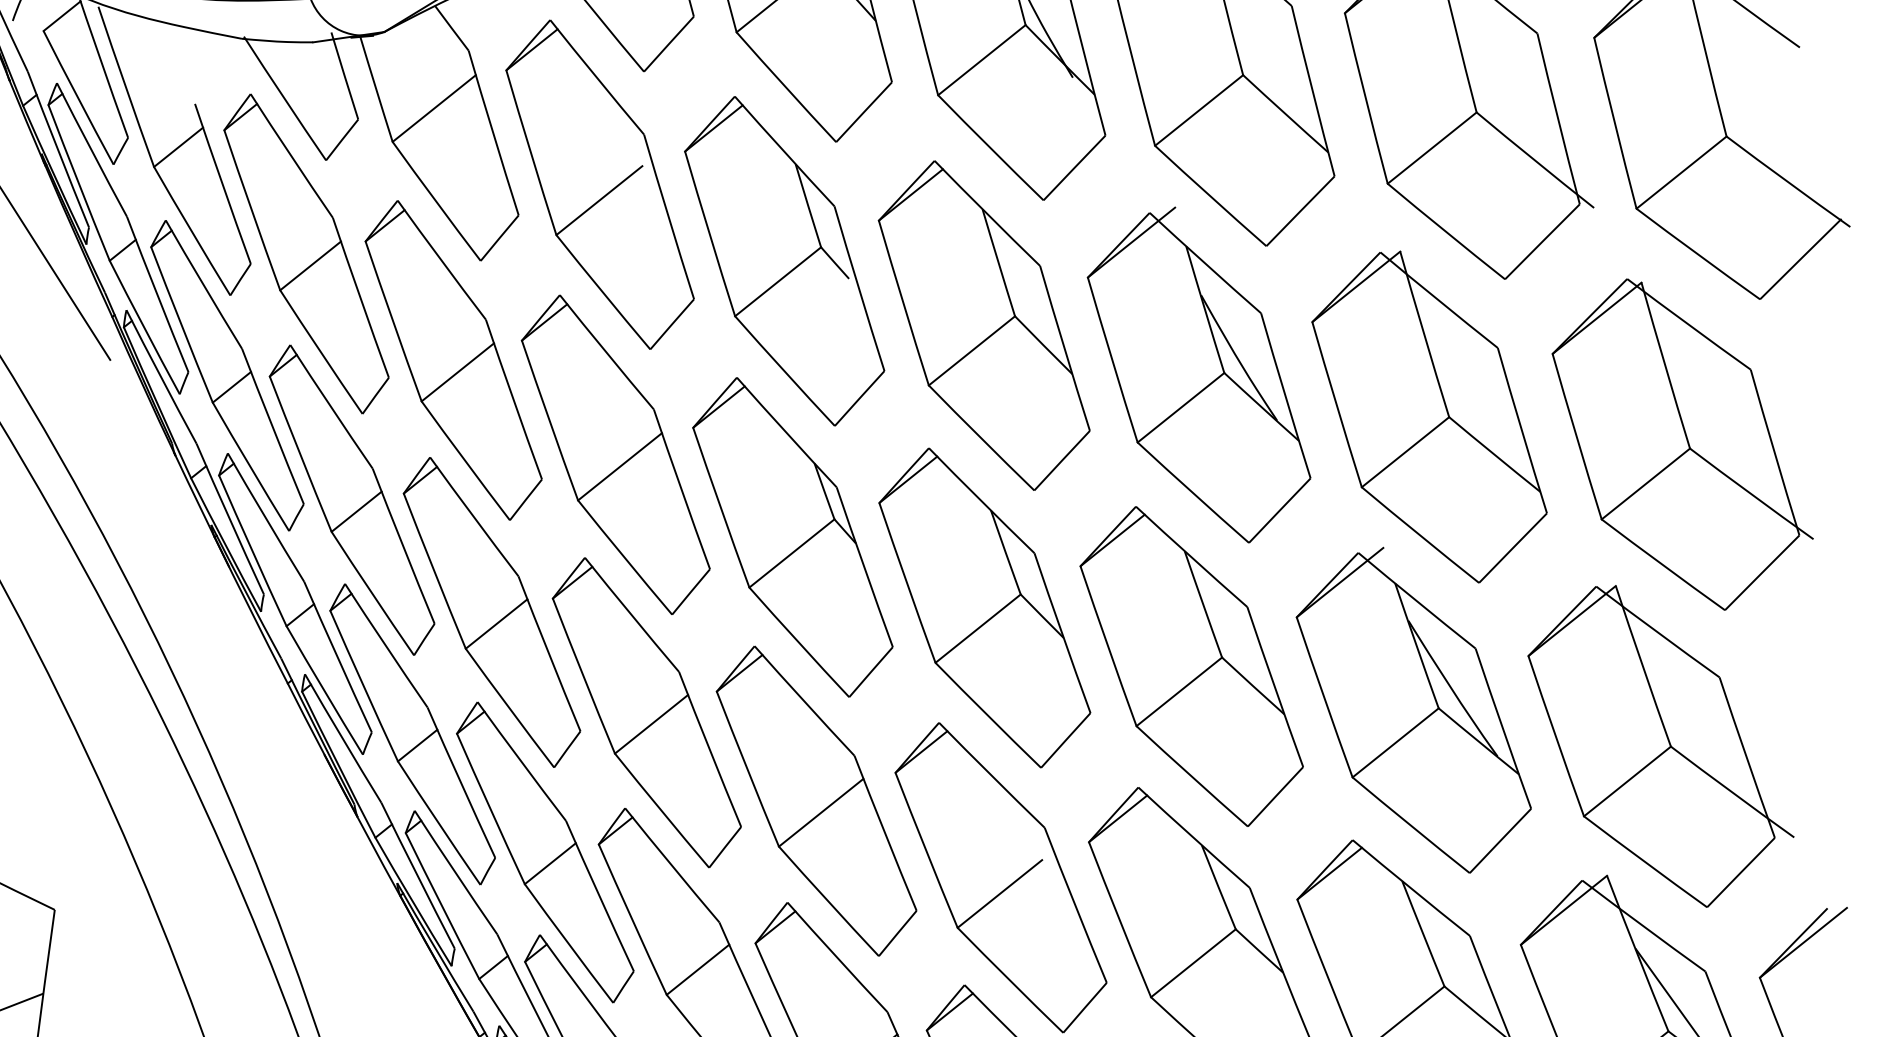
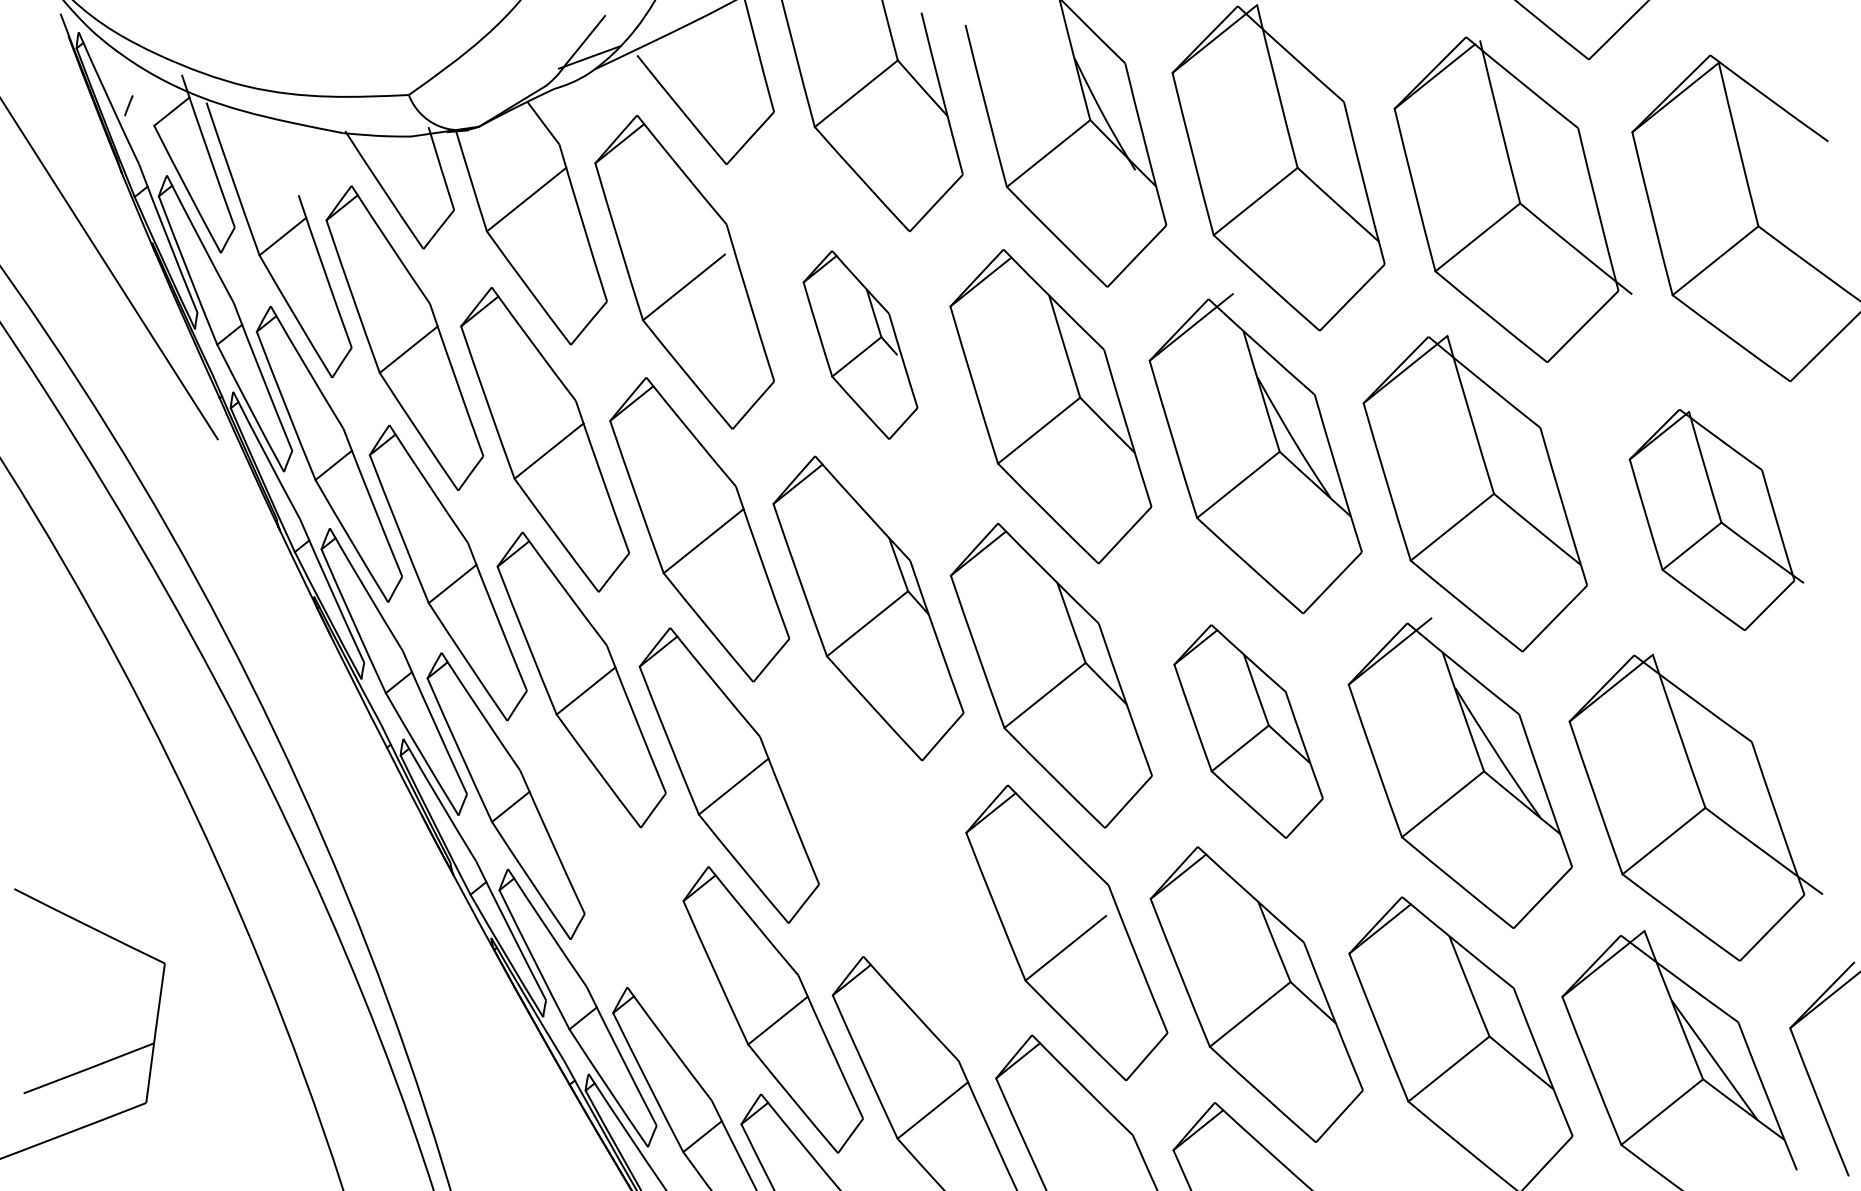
part: (784, 260) -> (860, 344), size x0.6
part: (1682, 444) -> (1716, 519), size x0.7
part: (1191, 666) -> (1248, 731), size x0.7
part: (815, 800) -> (890, 859), removed
part: (545, 852) -> (632, 908), removed

